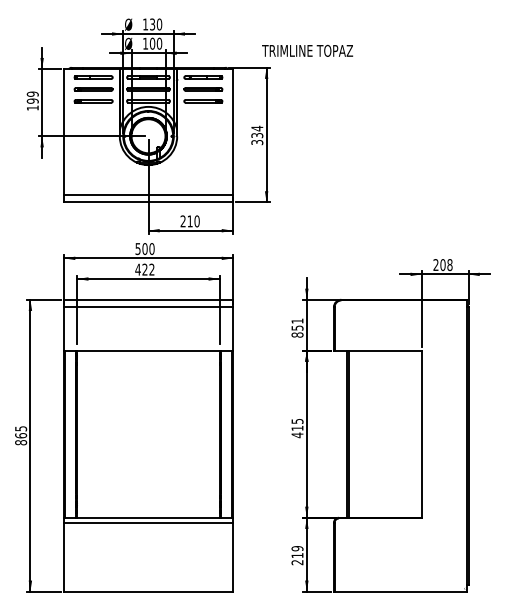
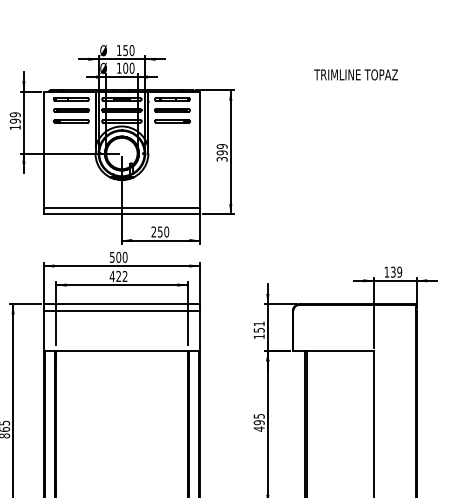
text: (152, 23) -> (125, 49), 130 -> 150
text: (307, 50) -> (355, 74), moved
text: (257, 131) -> (222, 149), 334 -> 399
text: (189, 221) -> (159, 232), 210 -> 250
text: (442, 265) -> (392, 272), 208 -> 139
text: (297, 334) -> (259, 336), 851 -> 151
text: (297, 428) -> (259, 422), 415 -> 495

